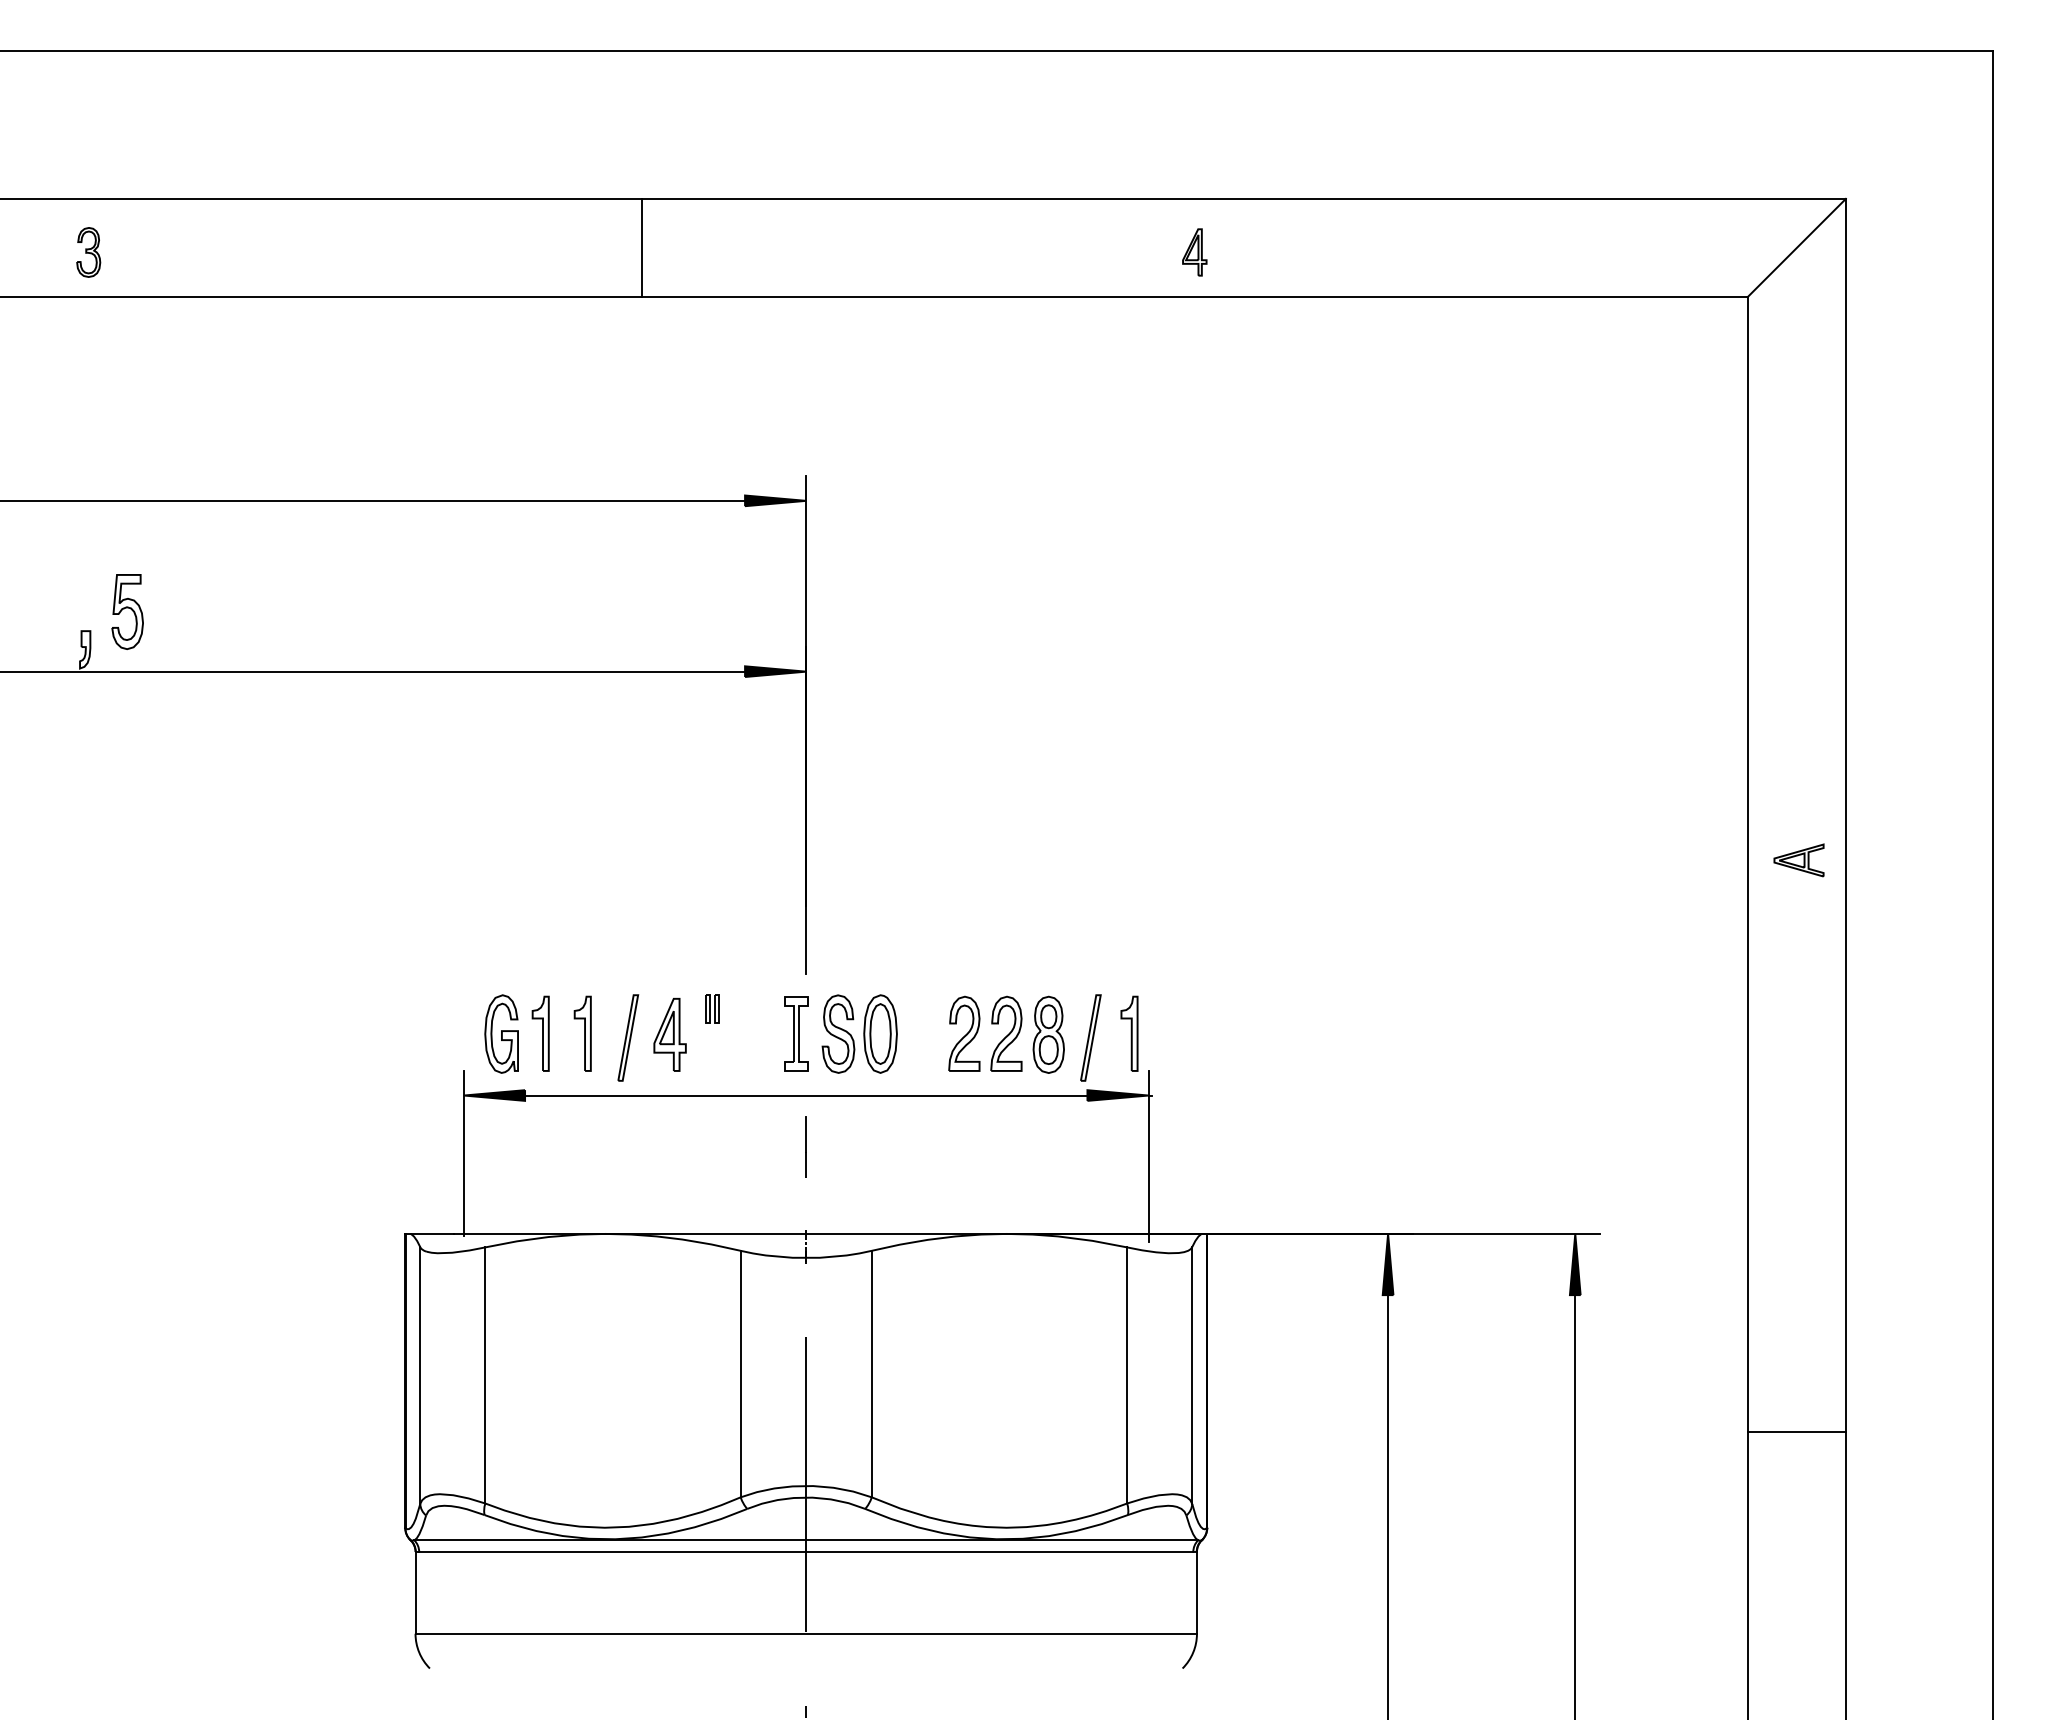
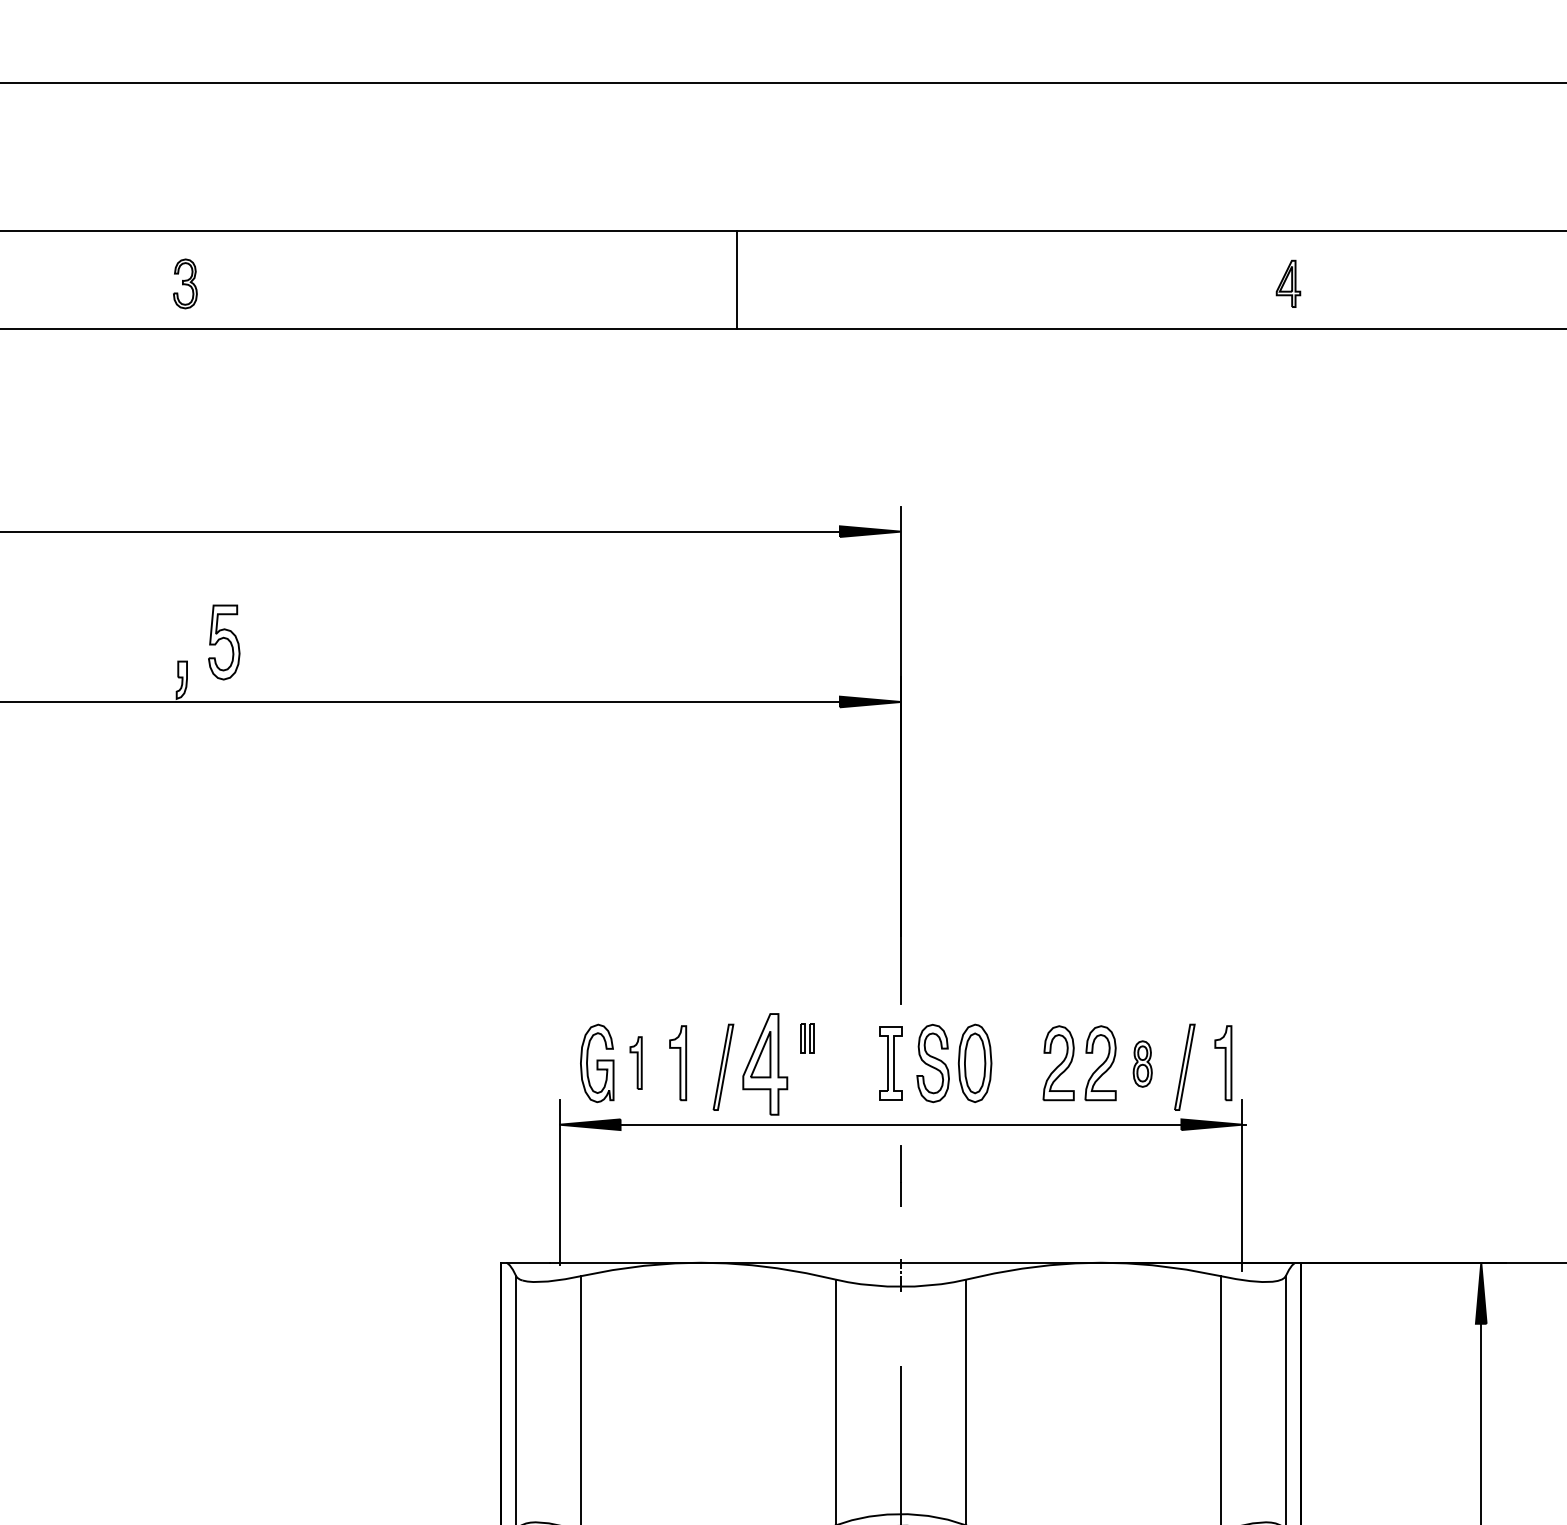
part: (540, 1033) -> (635, 1062), size x0.7
part: (669, 1034) -> (764, 1063), size x1.4
part: (1048, 1034) -> (1142, 1063), size x0.6

